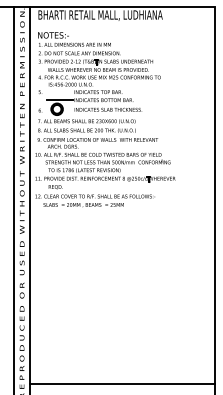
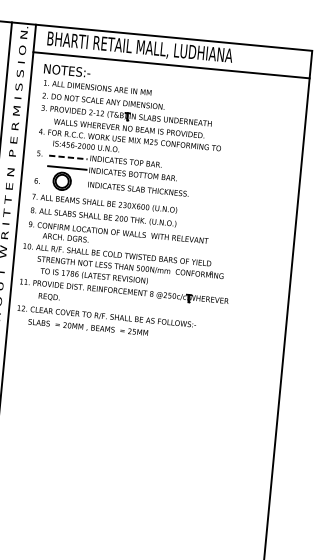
line: (122, 25) -> (171, 65), added
line: (59, 93) -> (67, 158), added

